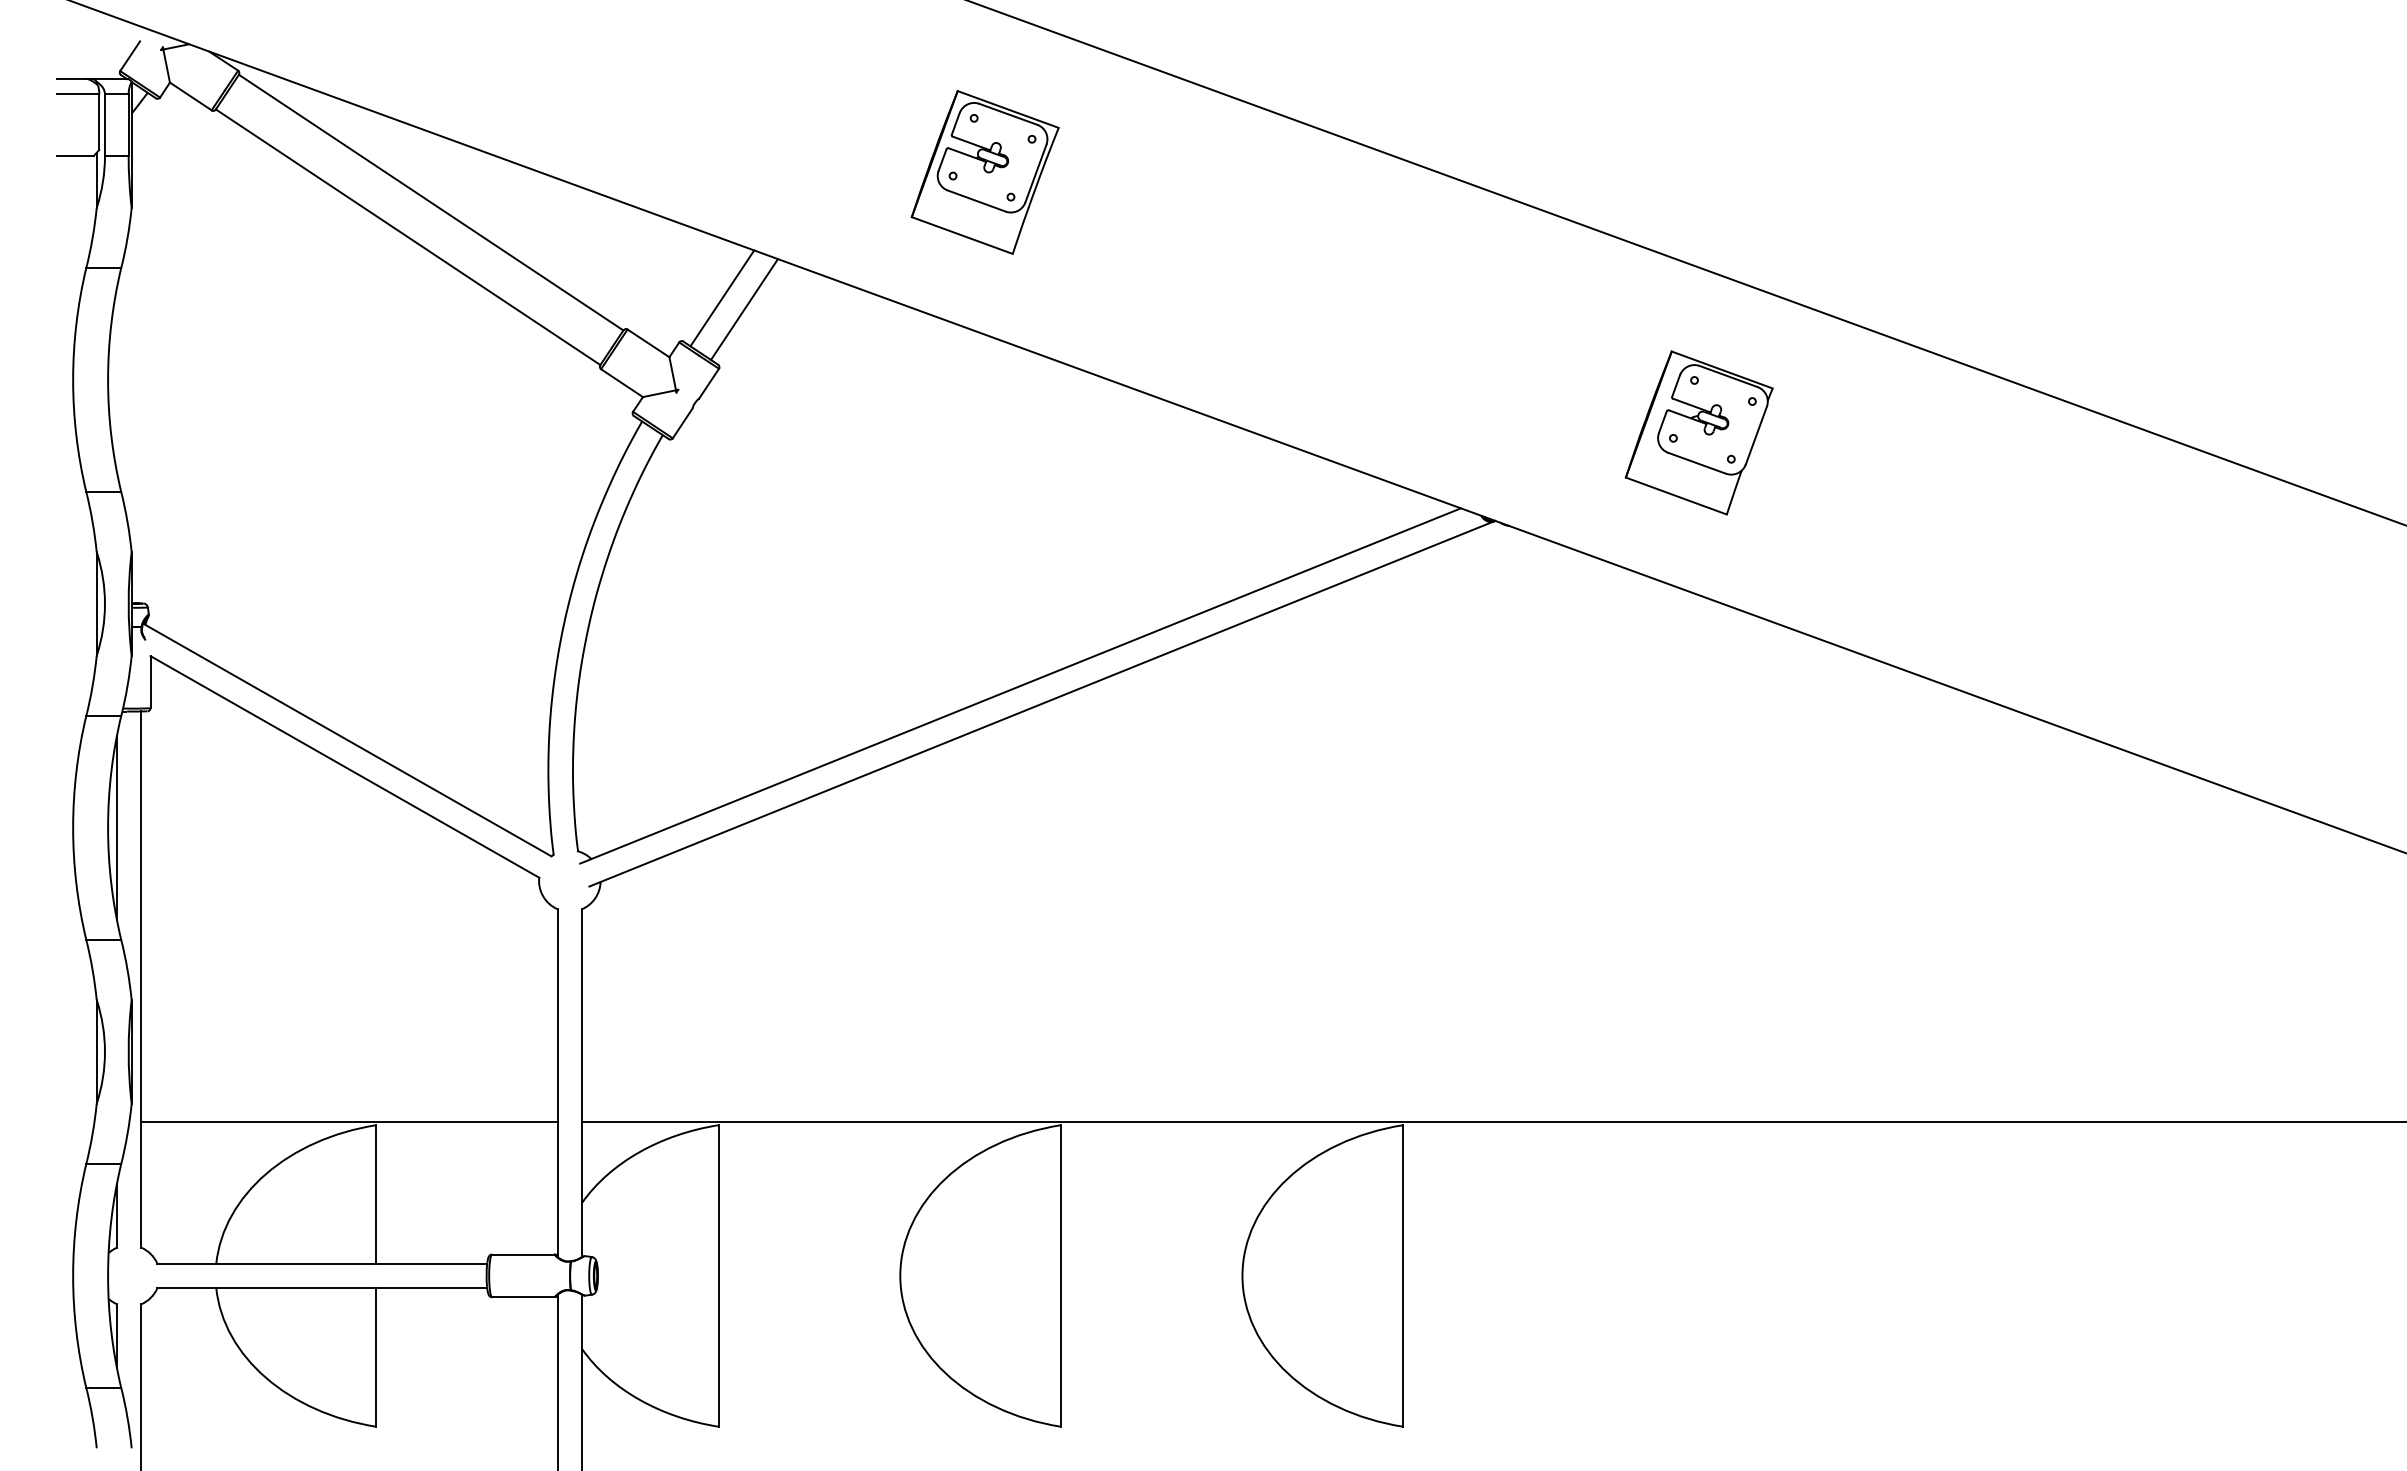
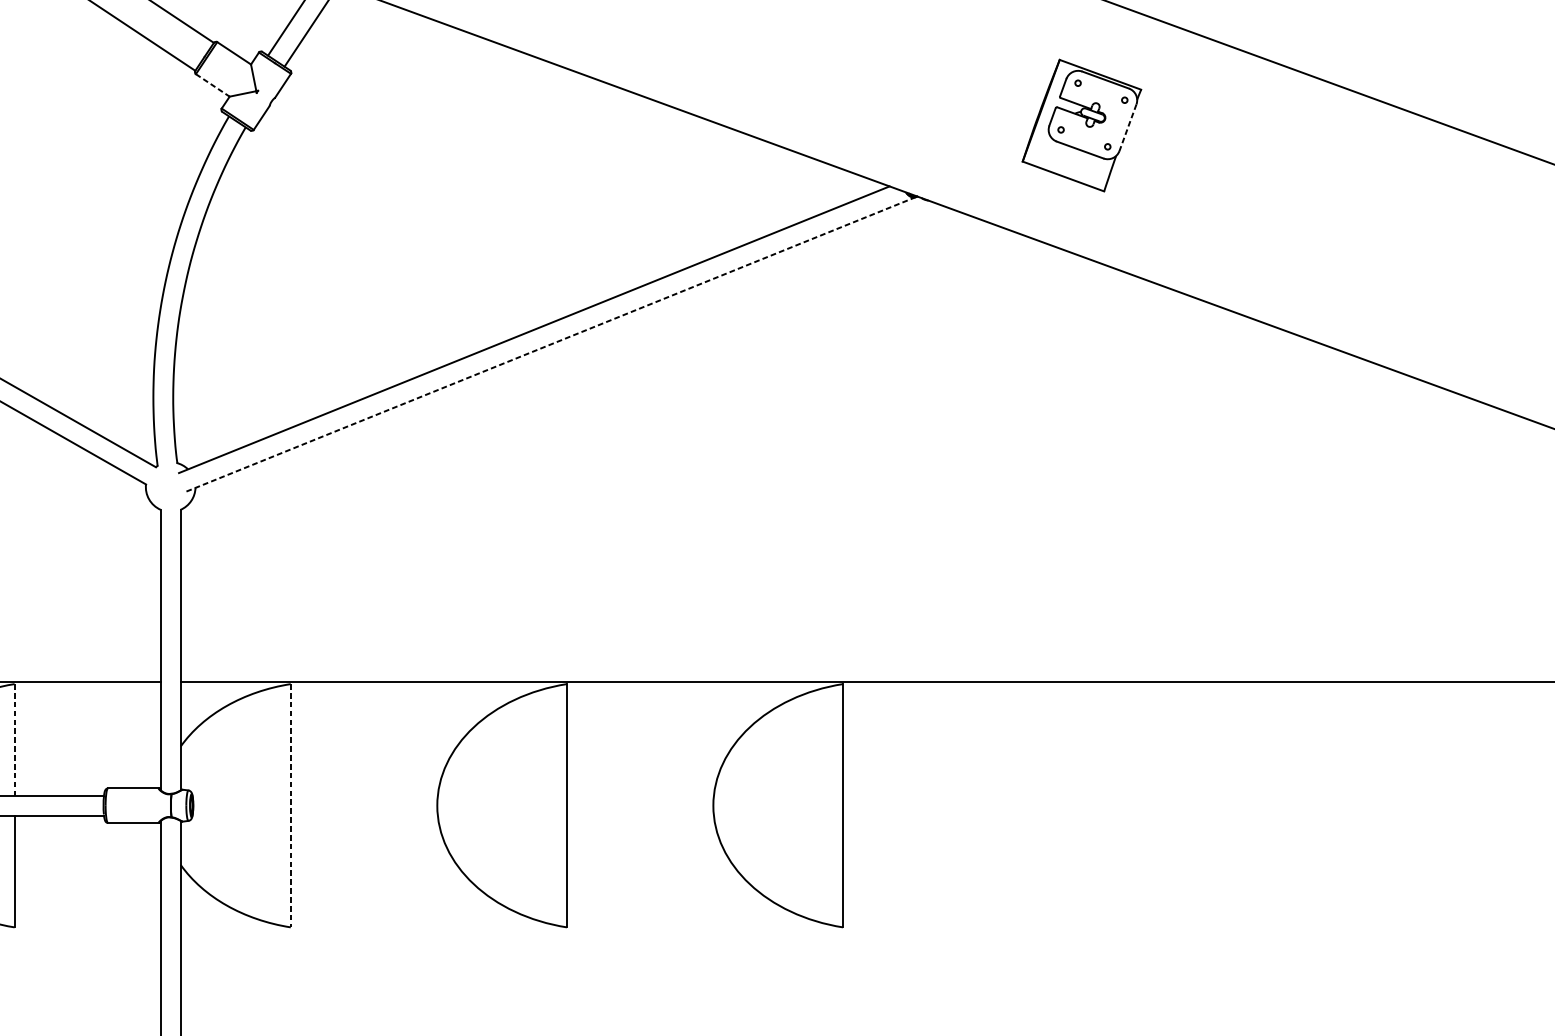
line: (622, 383) -> (213, 85), solid -> dashed
line: (1756, 435) -> (1128, 127), solid -> dashed
line: (1041, 703) -> (551, 343), solid -> dashed
line: (376, 1194) -> (14, 740), solid -> dashed
line: (718, 1275) -> (290, 805), solid -> dashed

